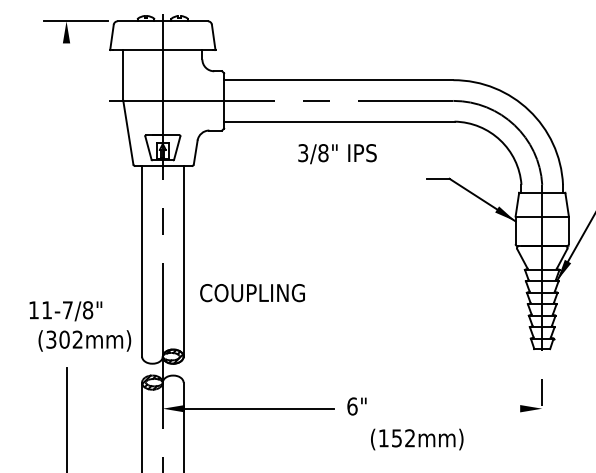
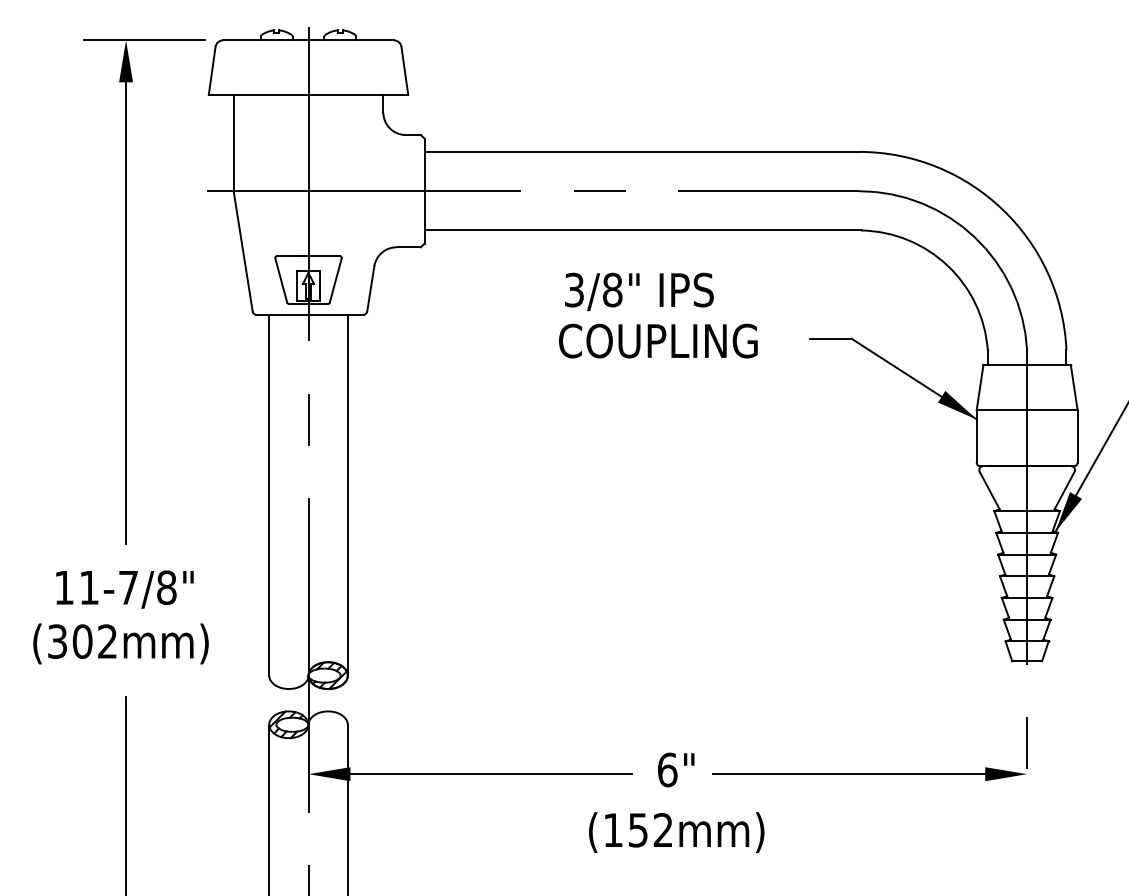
line: (66, 156) -> (126, 296), added
text: (252, 293) -> (658, 341), moved
text: (84, 340) -> (120, 643), moved
line: (448, 408) -> (849, 773), added
text: (417, 439) -> (677, 832), moved

